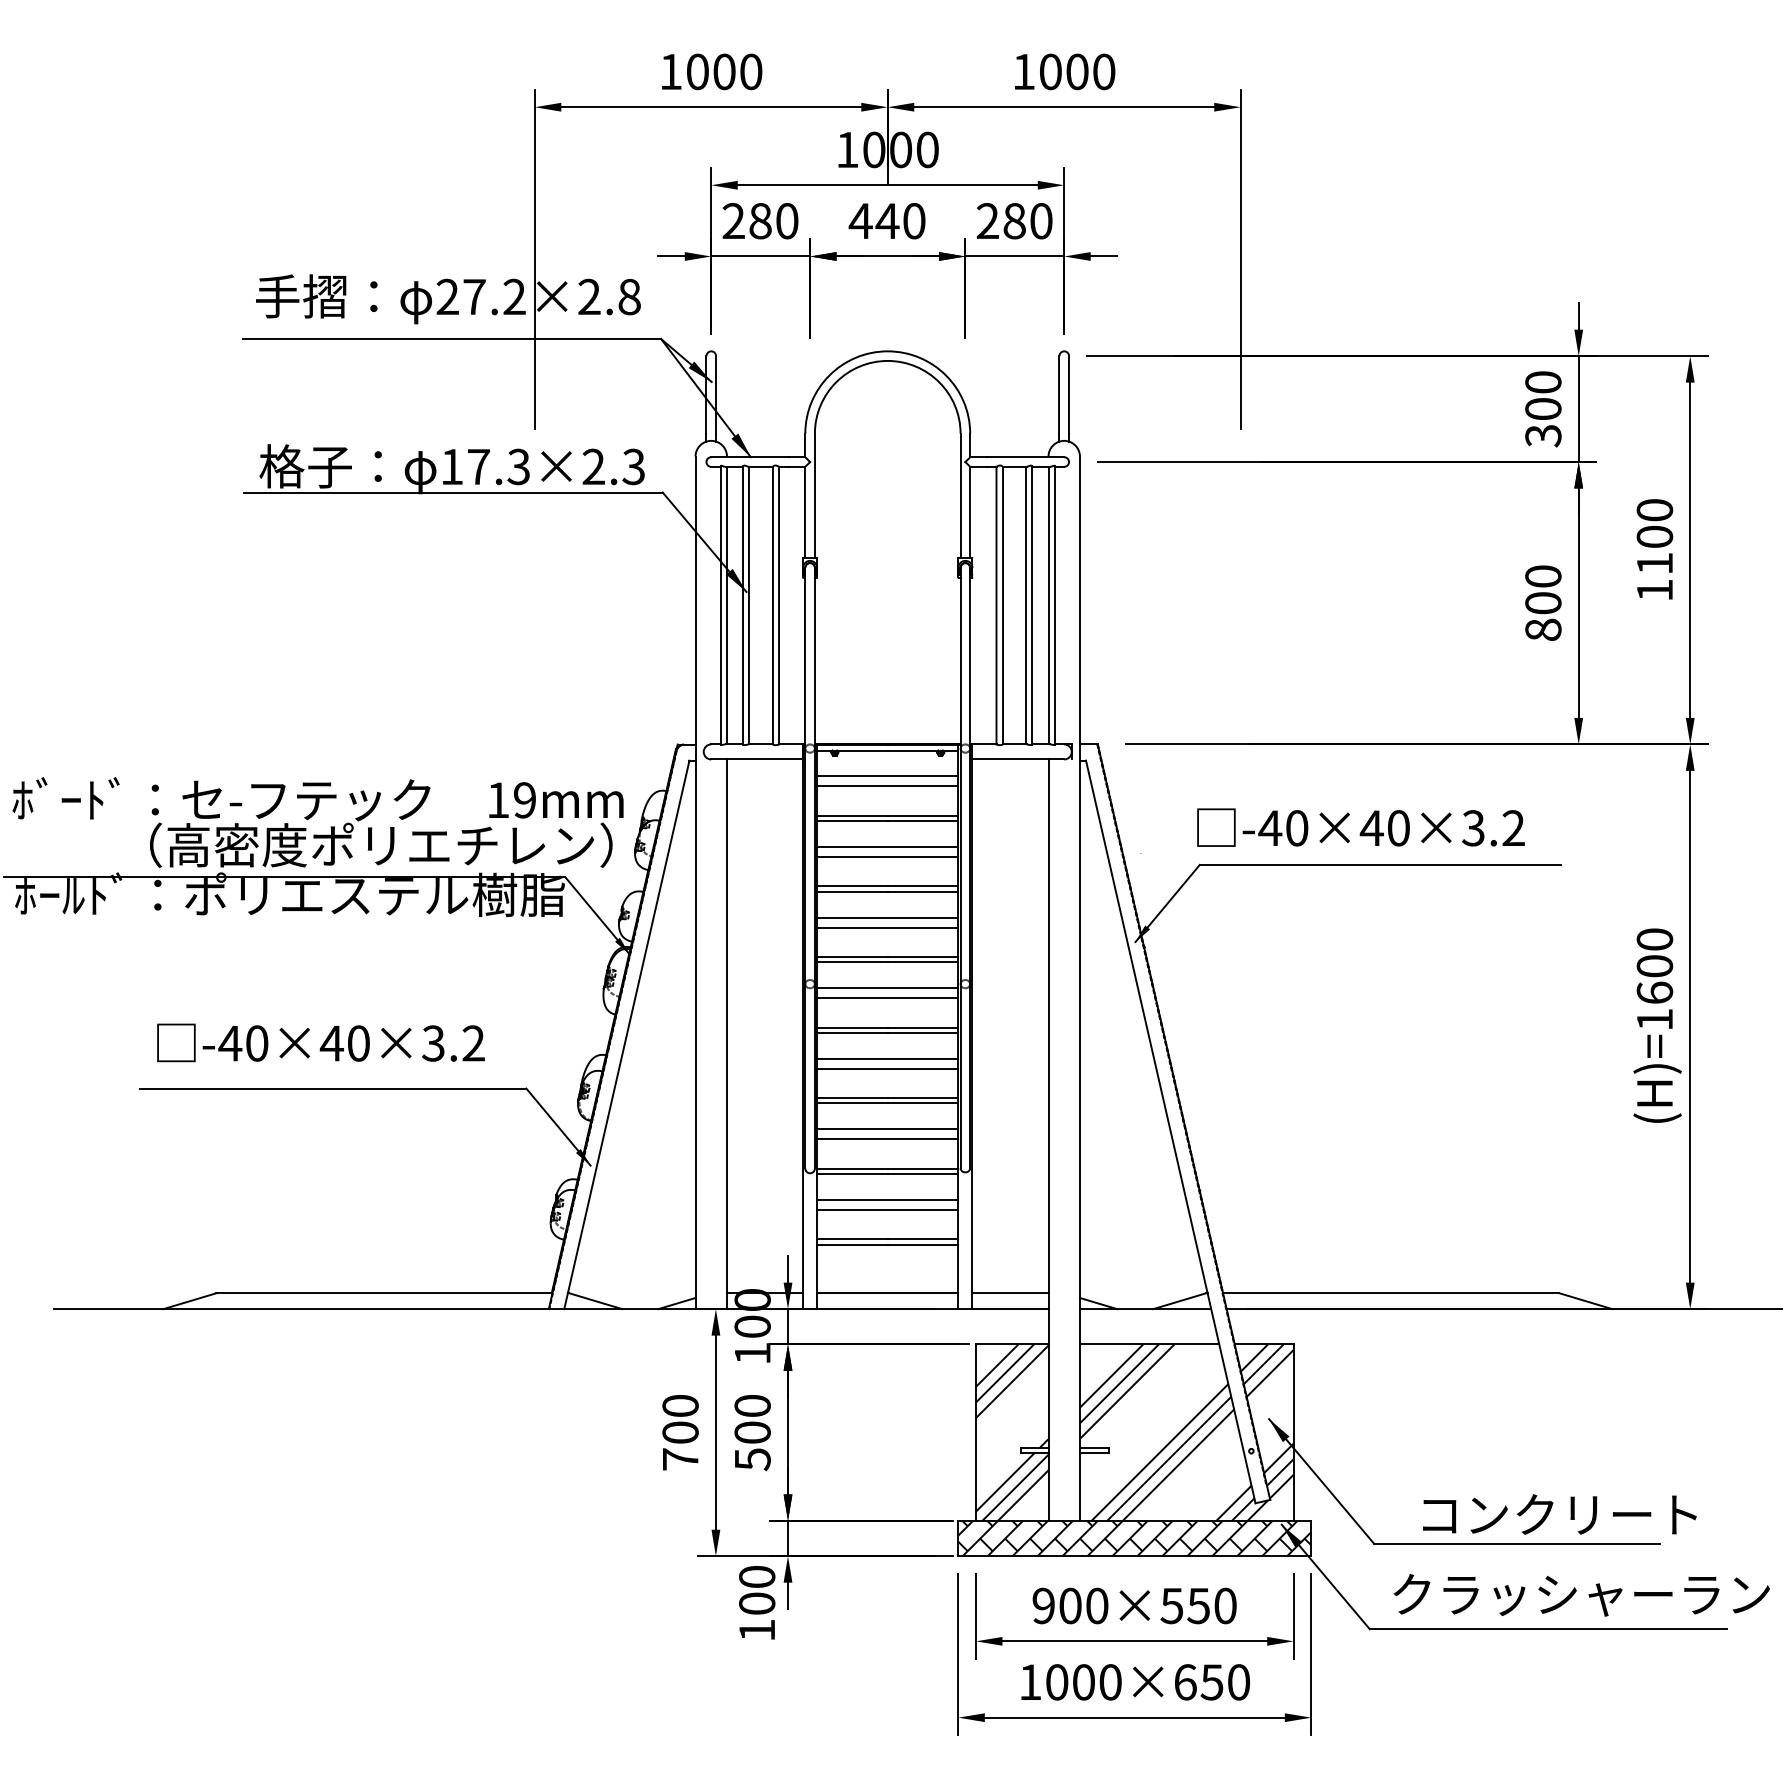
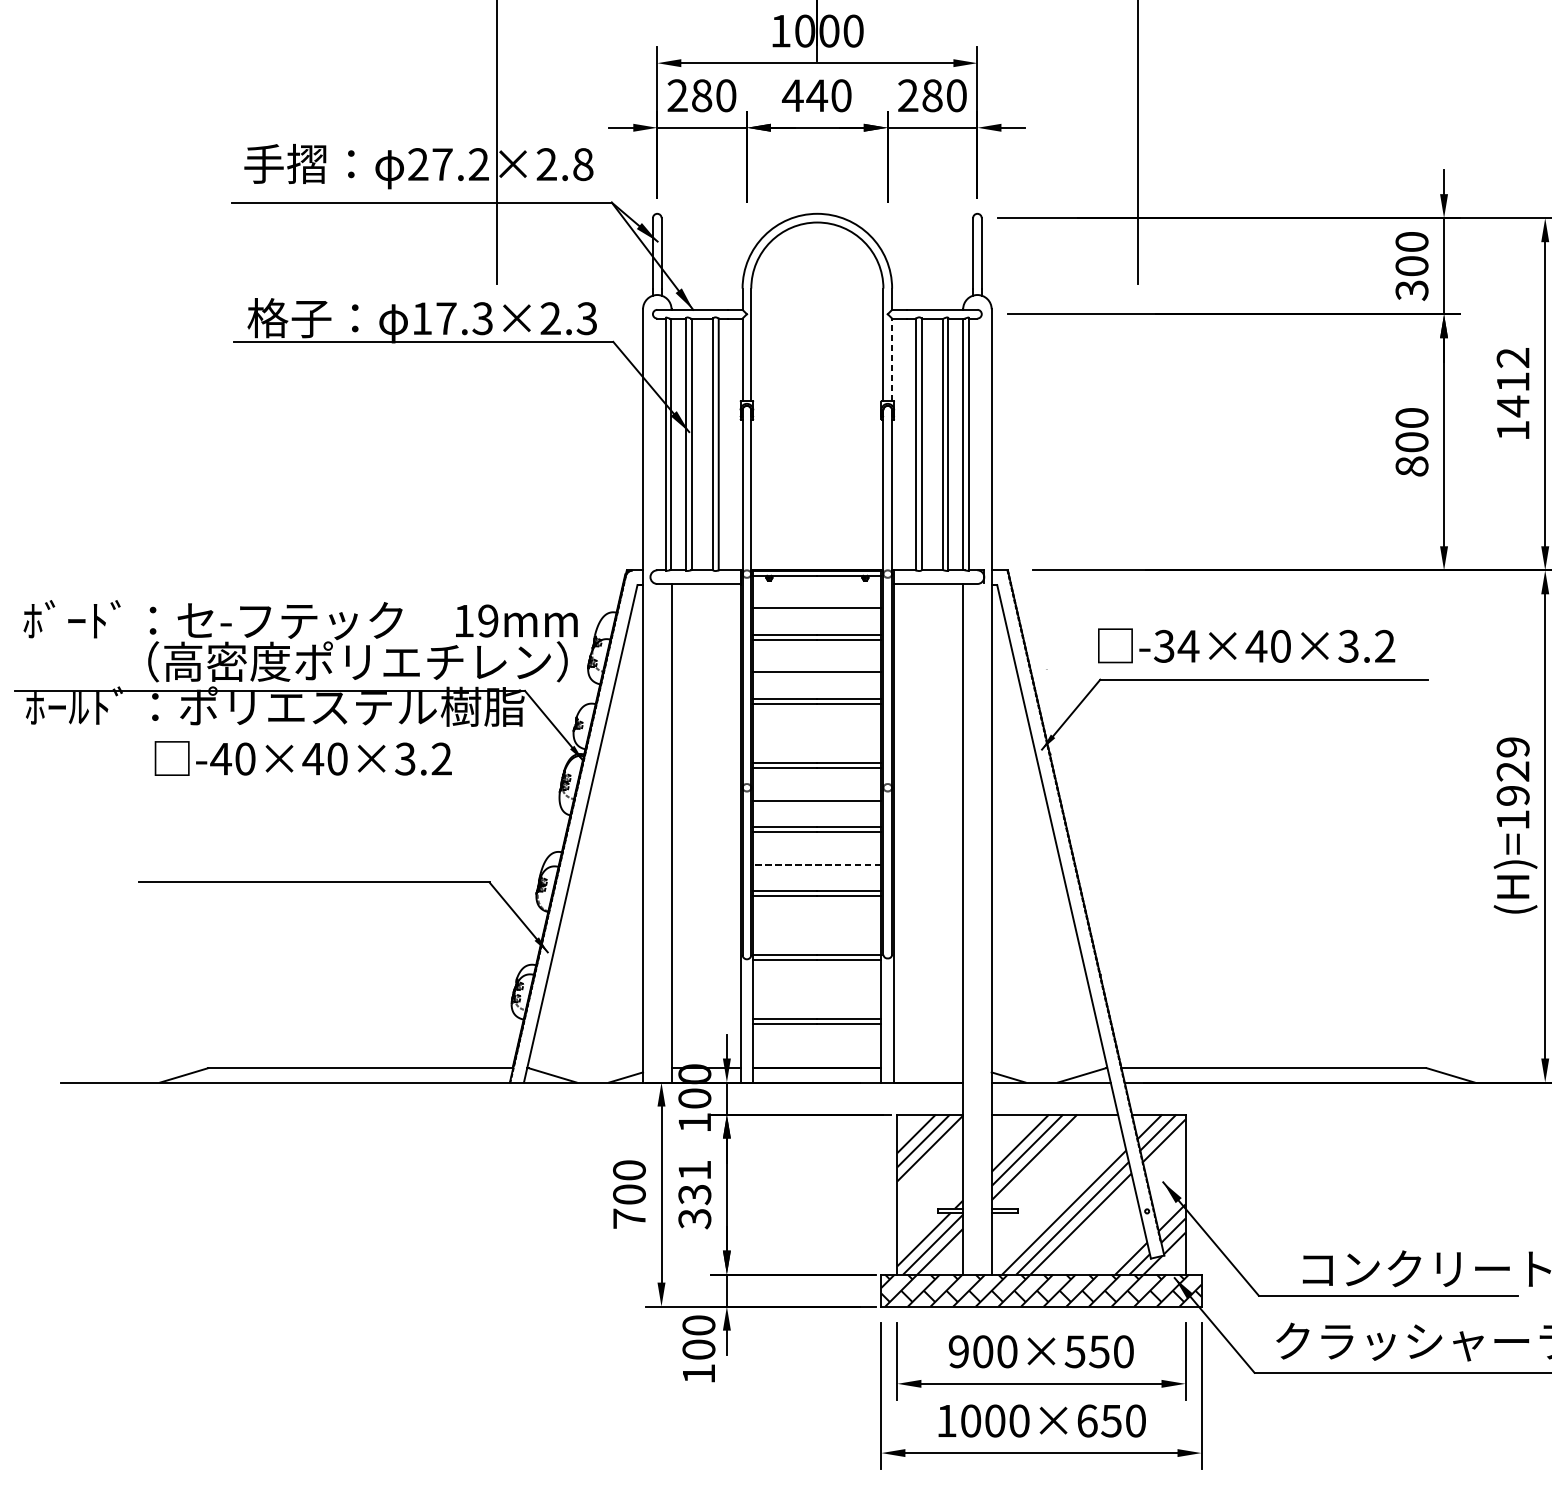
line: (970, 511) -> (892, 359), solid -> dashed
text: (1654, 537) -> (1512, 382), 1100 -> 1412
line: (887, 776) -> (817, 599), removed
text: (1283, 828) -> (1176, 646), -40×40×3.2 -> -34×40×3.2
line: (887, 847) -> (817, 663), removed
line: (887, 917) -> (817, 727), removed
line: (887, 927) -> (817, 736), removed
text: (1654, 966) -> (1512, 771), (H)=1600 -> (H)=1929
line: (887, 988) -> (817, 791), removed
text: (320, 1042) -> (302, 758), moved
line: (887, 1058) -> (817, 855), removed
line: (887, 1068) -> (817, 864), solid -> dashed
line: (887, 1129) -> (817, 919), removed
line: (887, 1139) -> (817, 928), removed
line: (887, 1200) -> (817, 984), removed
line: (887, 1209) -> (817, 992), removed
line: (1010, 1293) -> (928, 1068), removed
text: (752, 1433) -> (694, 1195), 500 -> 331

